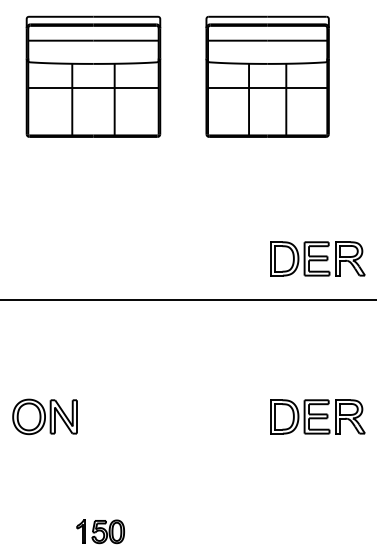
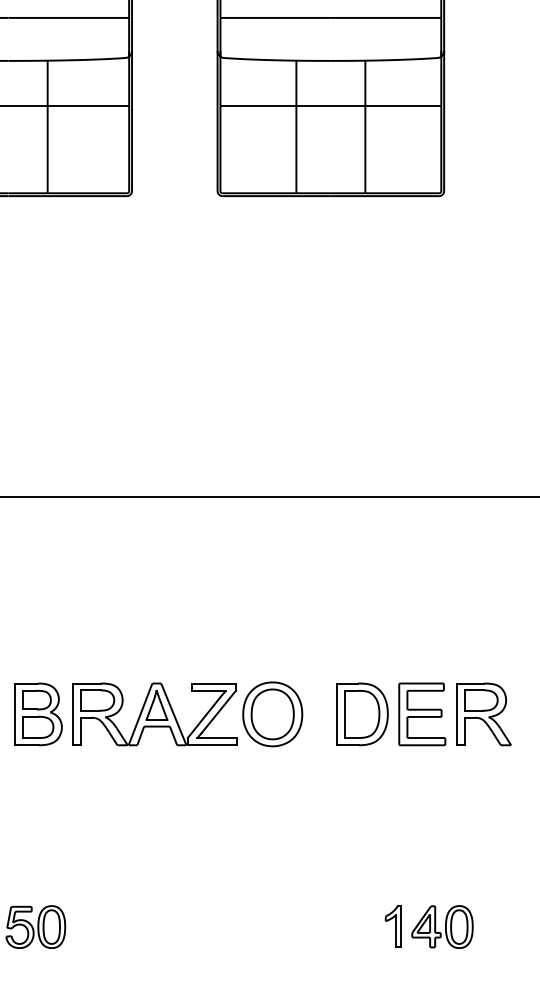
part: (317, 258) -> (423, 421), removed
part: (174, 416) -> (158, 713), added
part: (320, 531) -> (428, 926), added

